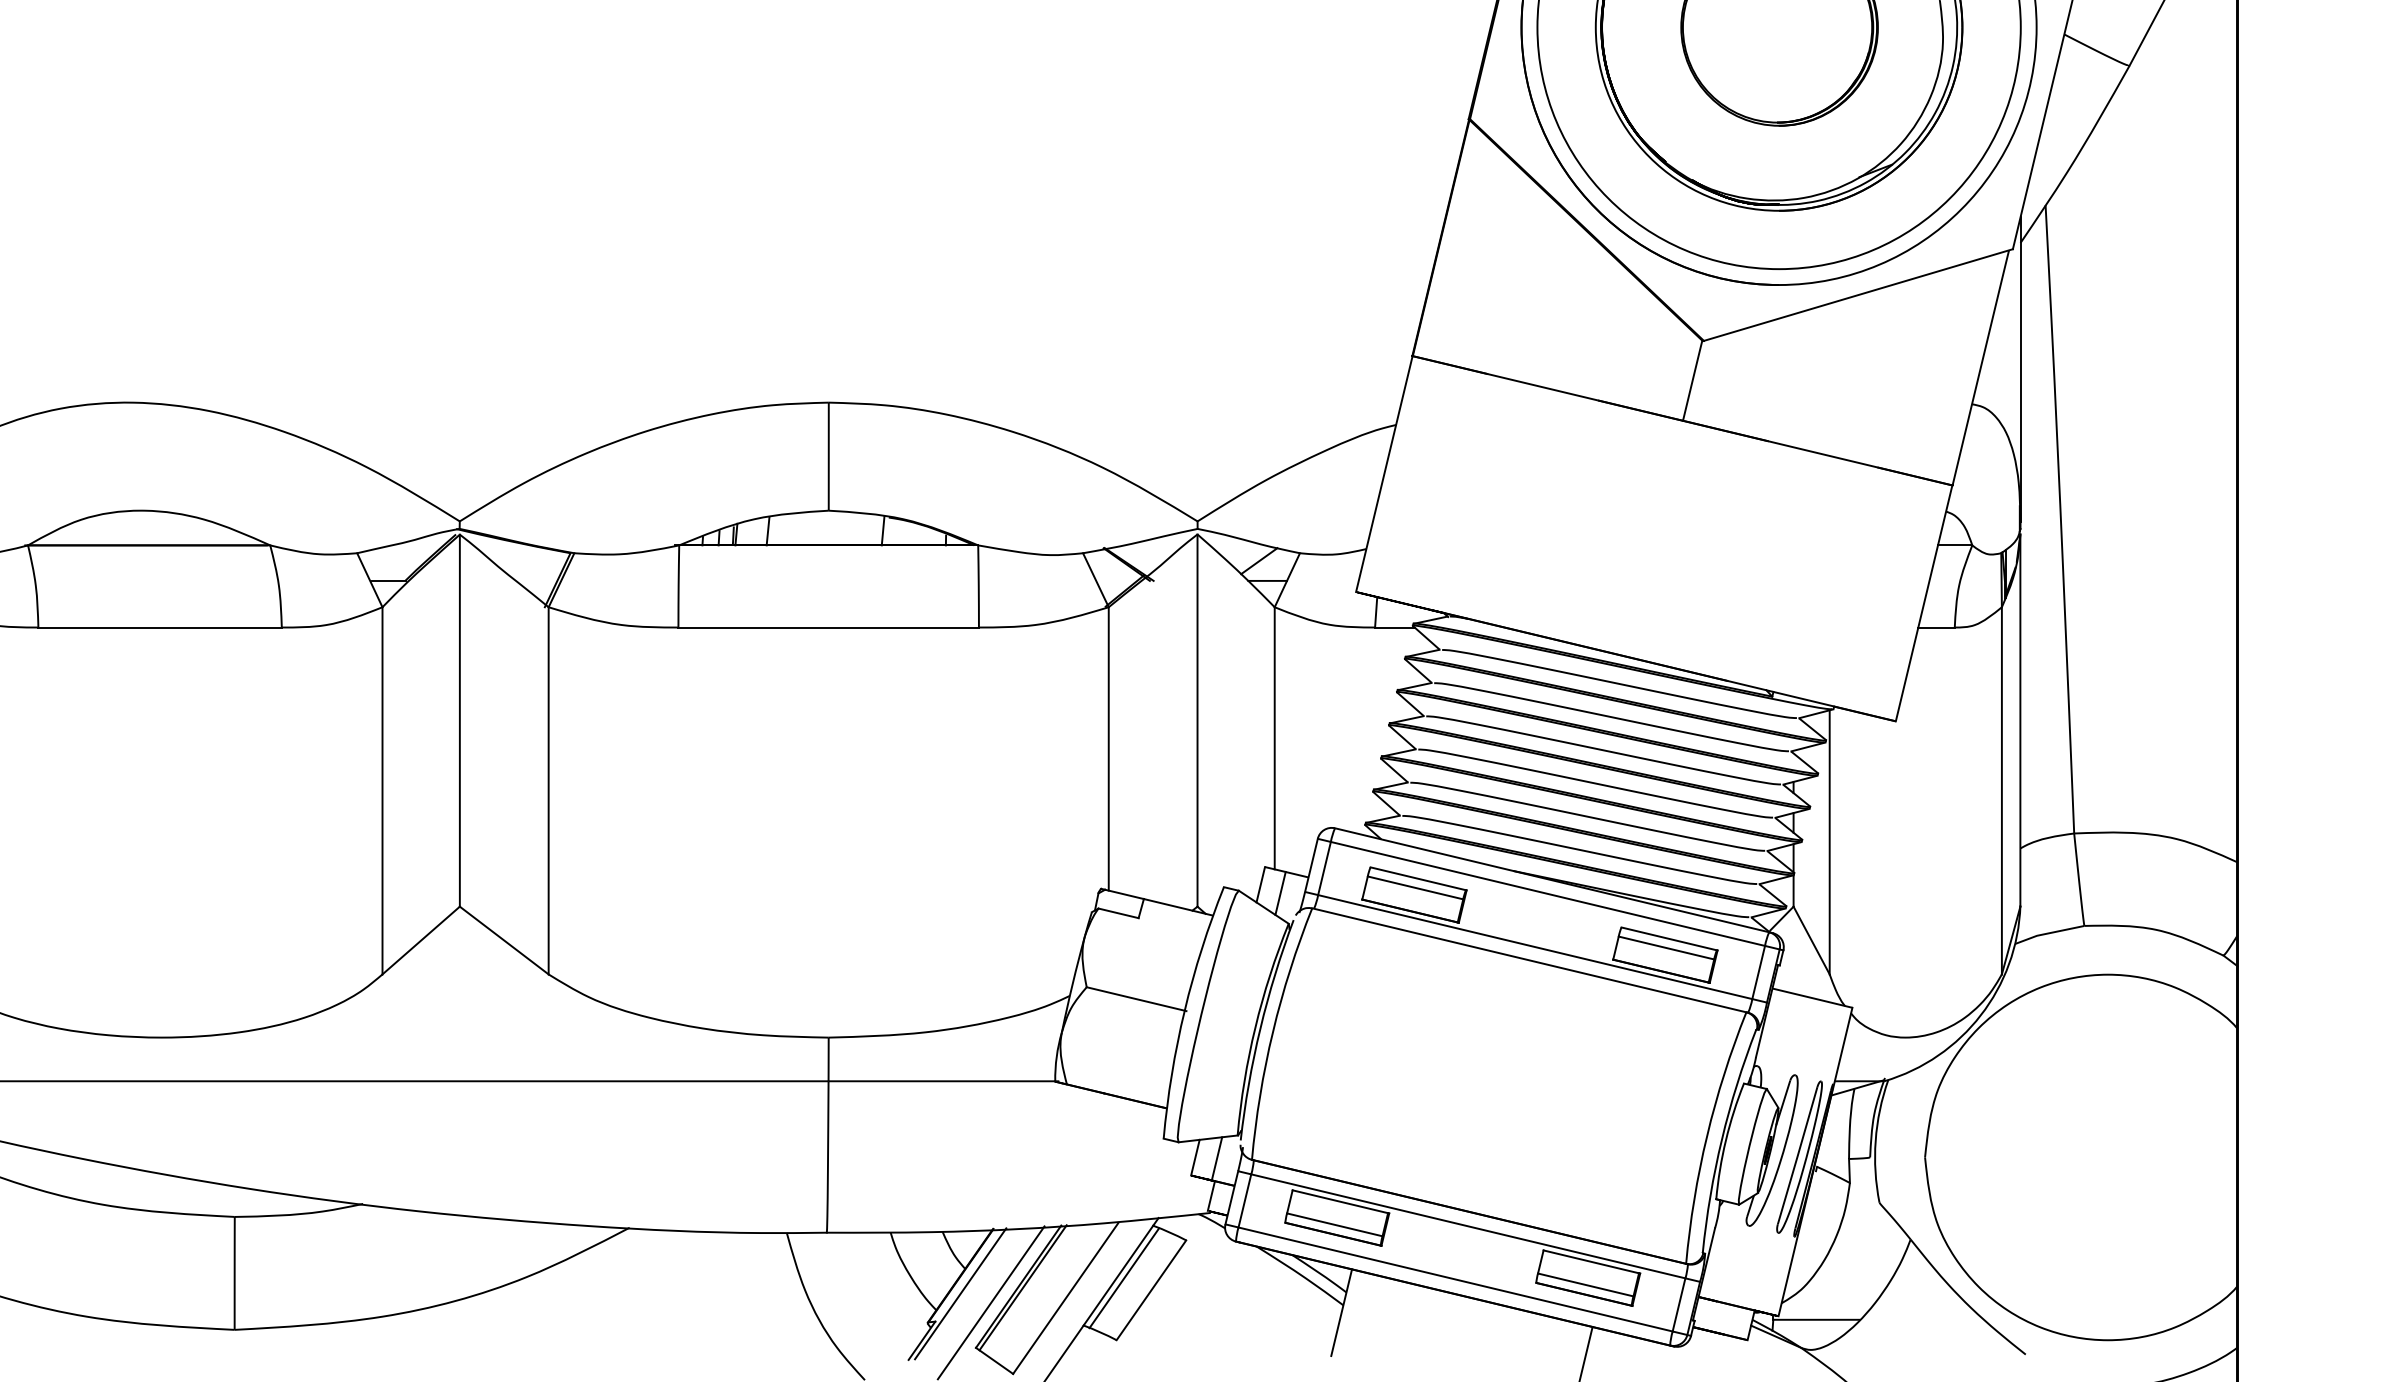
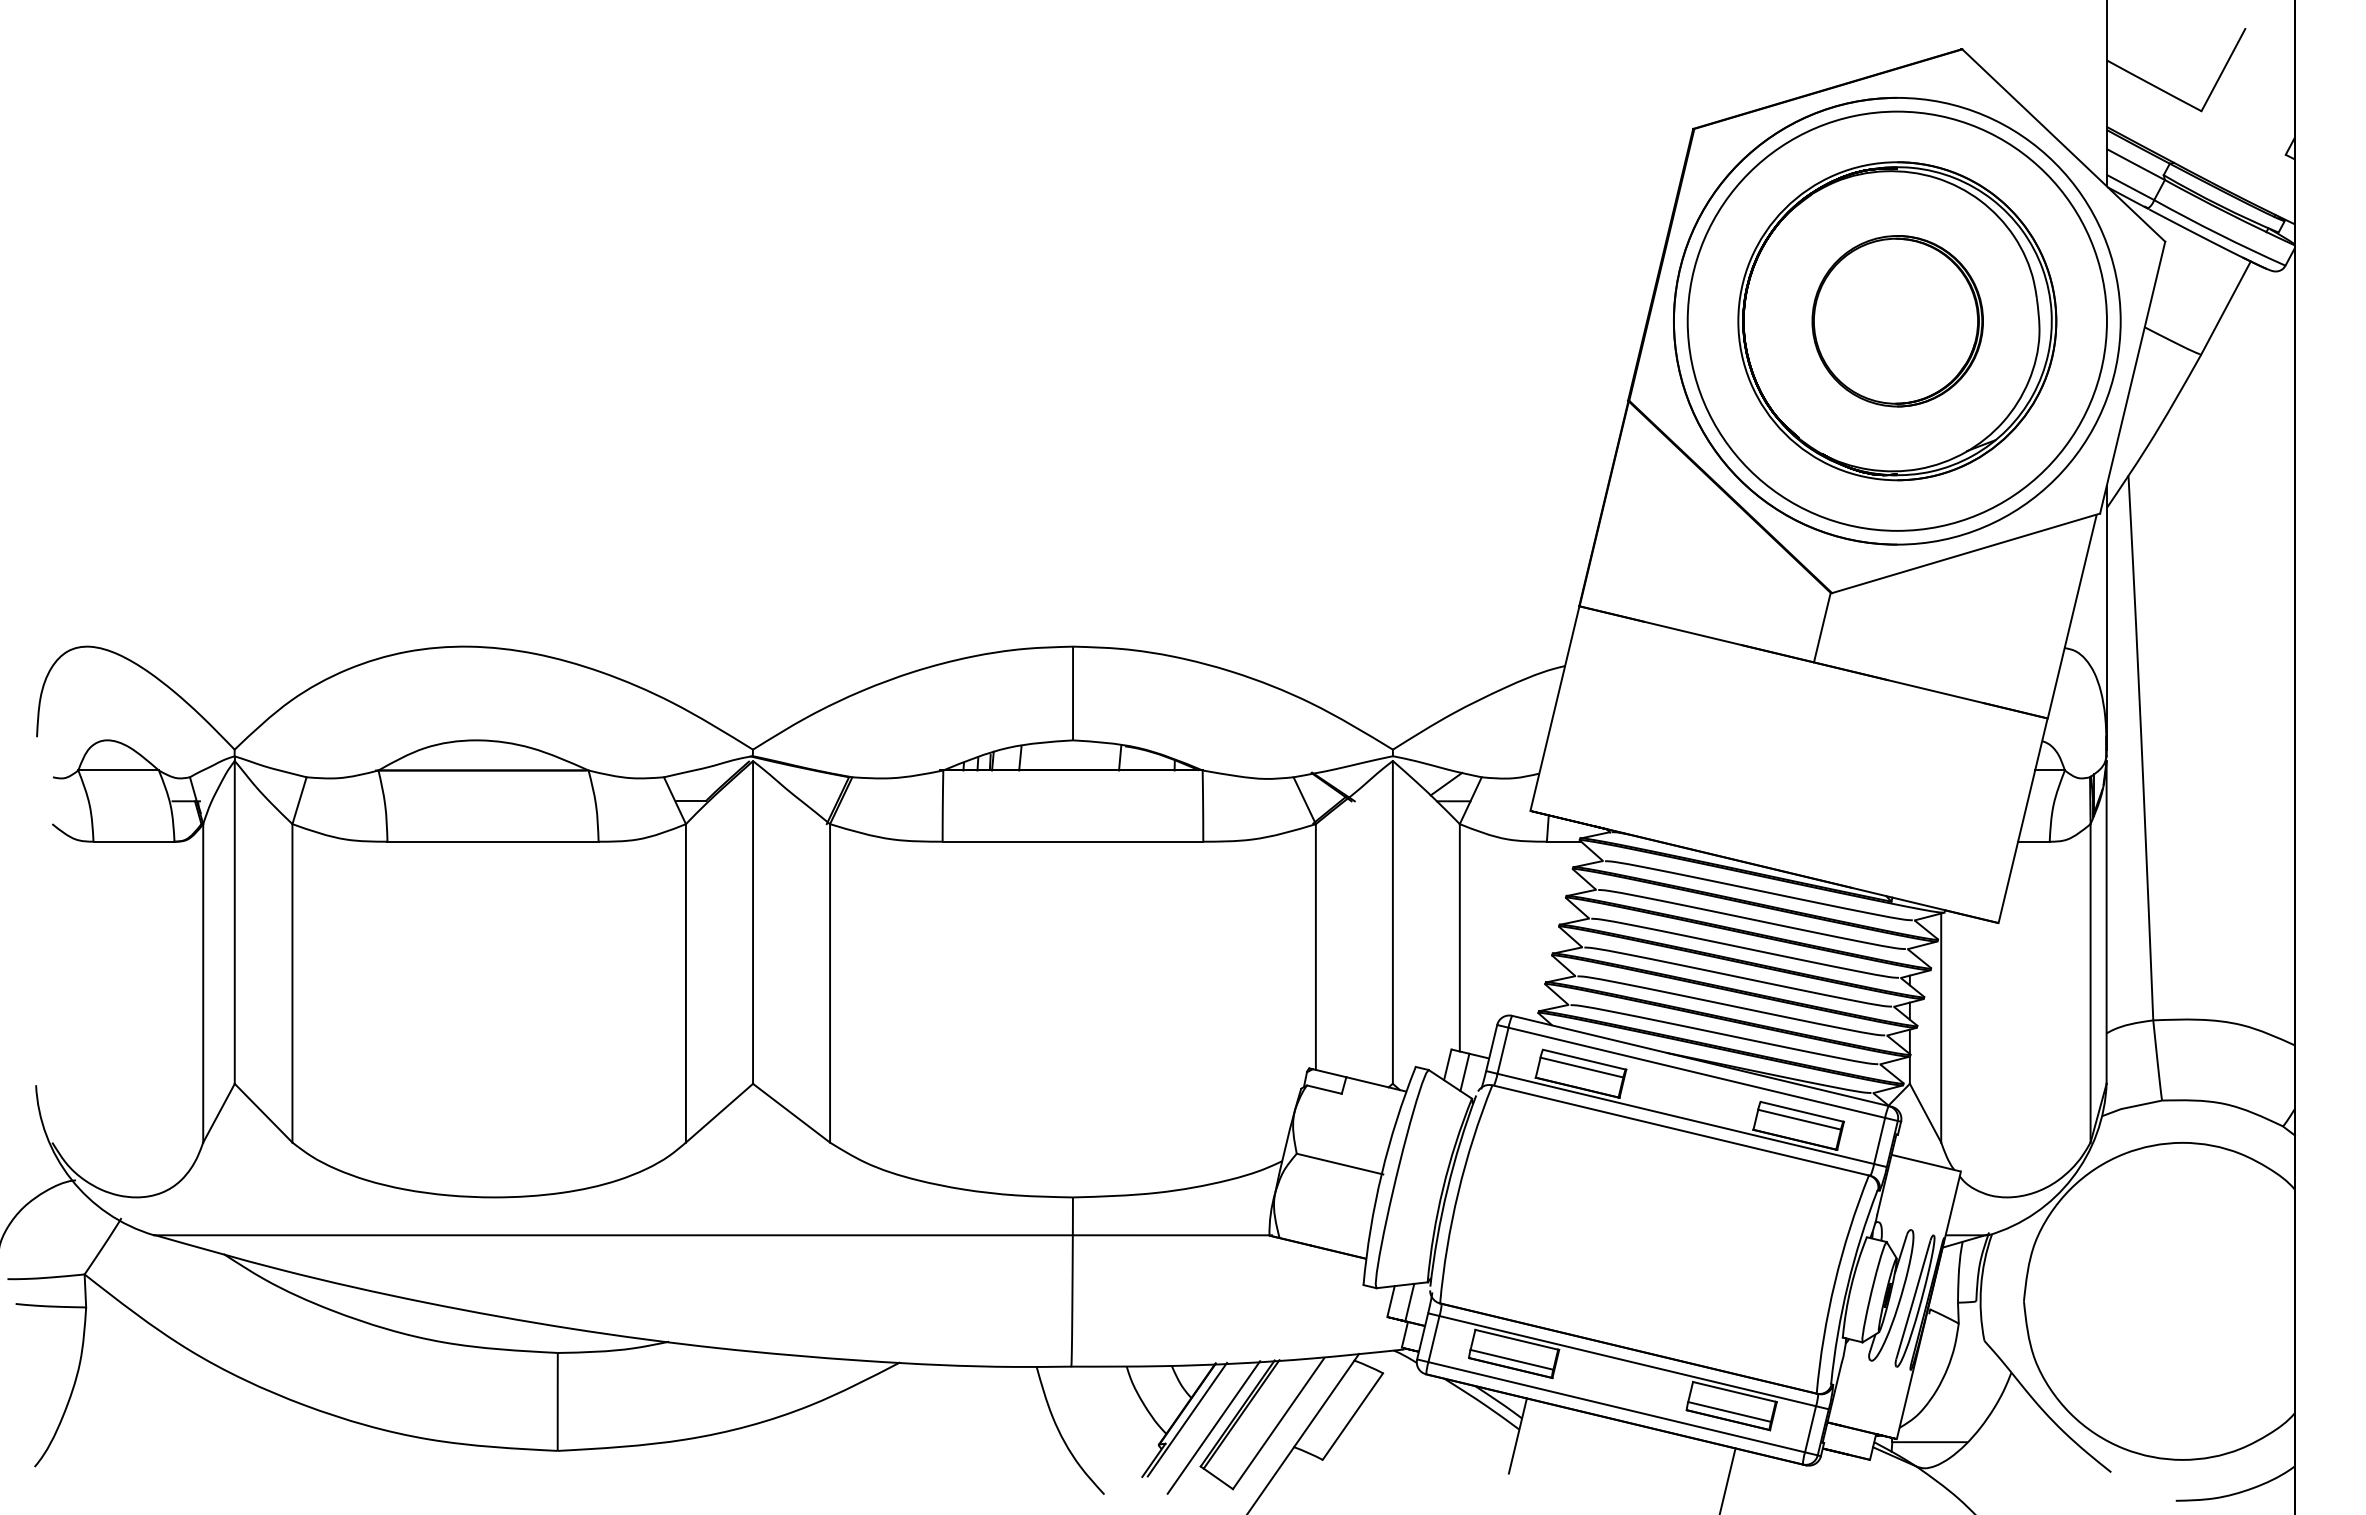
line: (1124, 1277) -> (1329, 1405), removed

